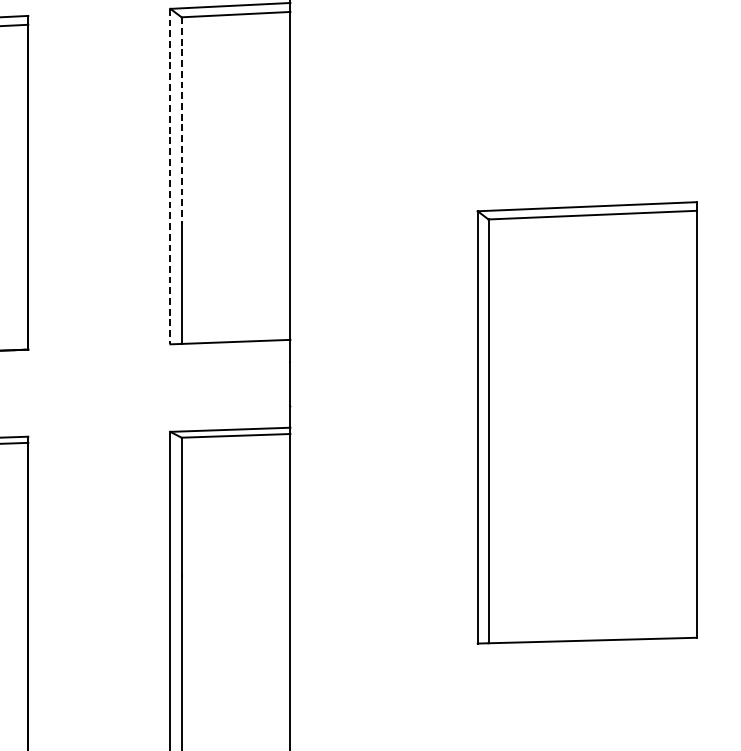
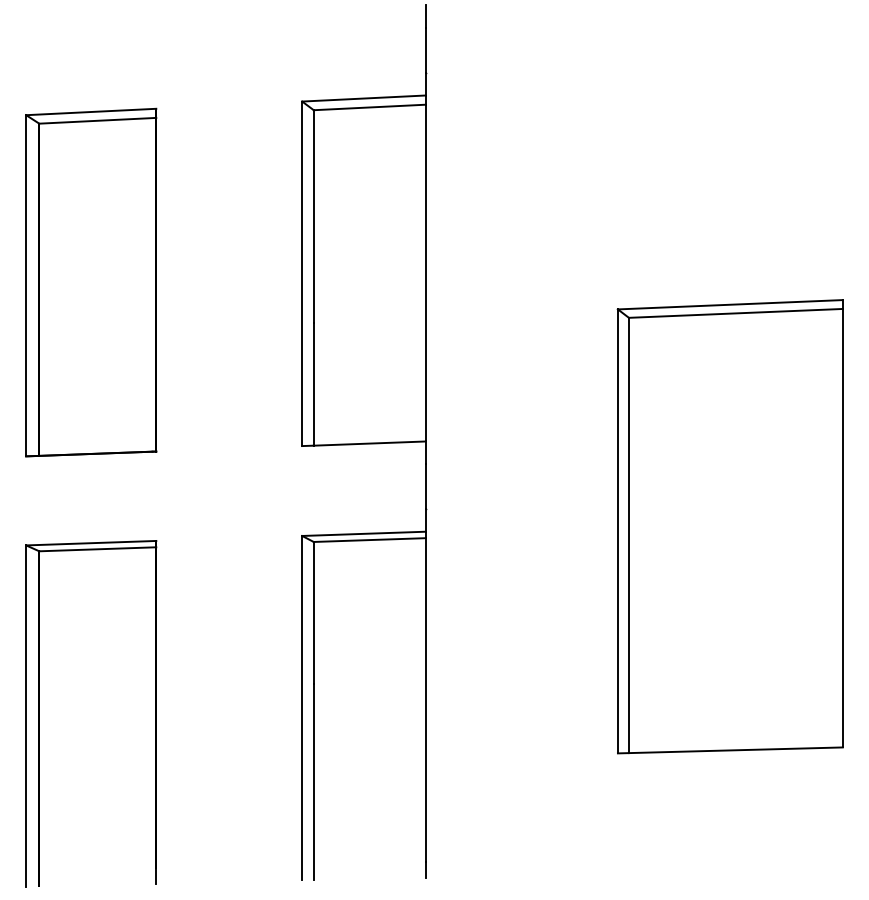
line: (181, 120) -> (313, 216), dashed -> solid
line: (170, 177) -> (302, 274), dashed -> solid

